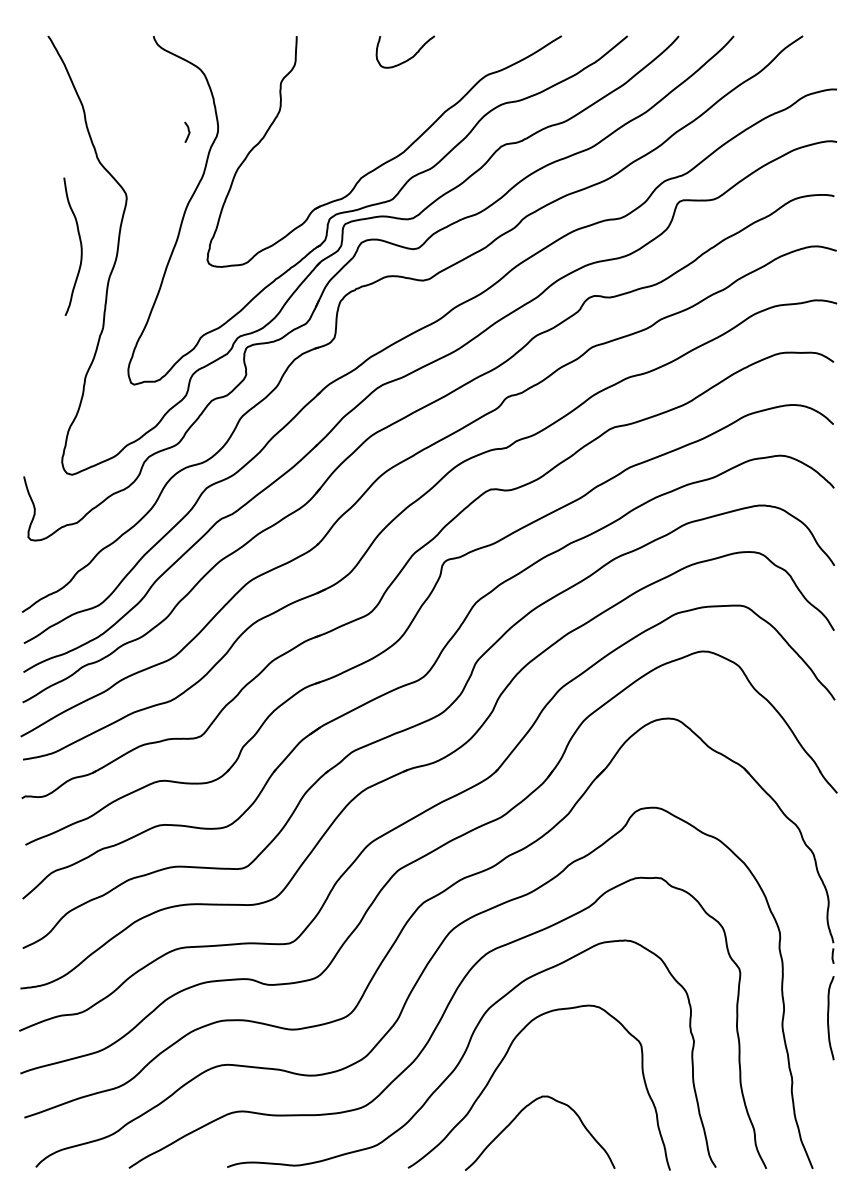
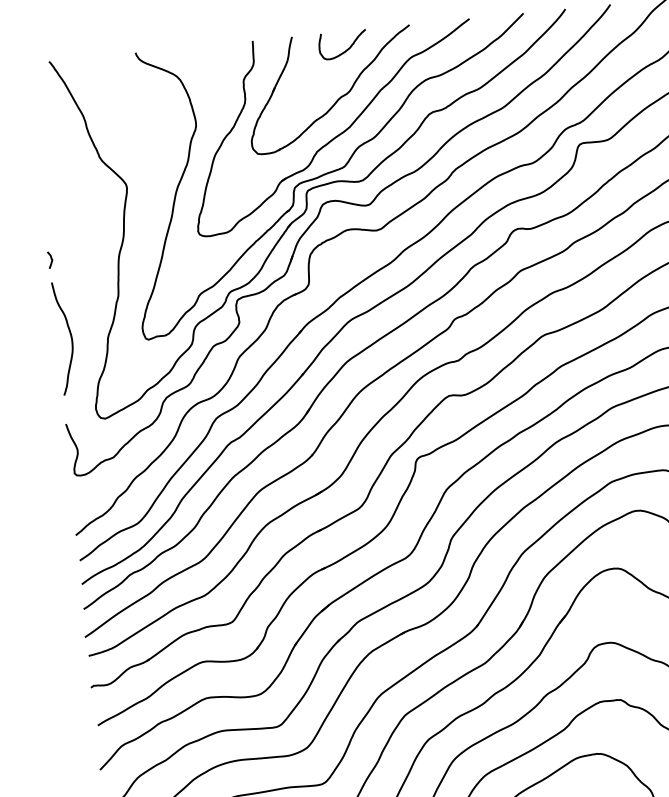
part: (395, 114) -> (339, 96), added
curve: (188, 131) -> (51, 259), moved
curve: (80, 246) -> (70, 337), moved

